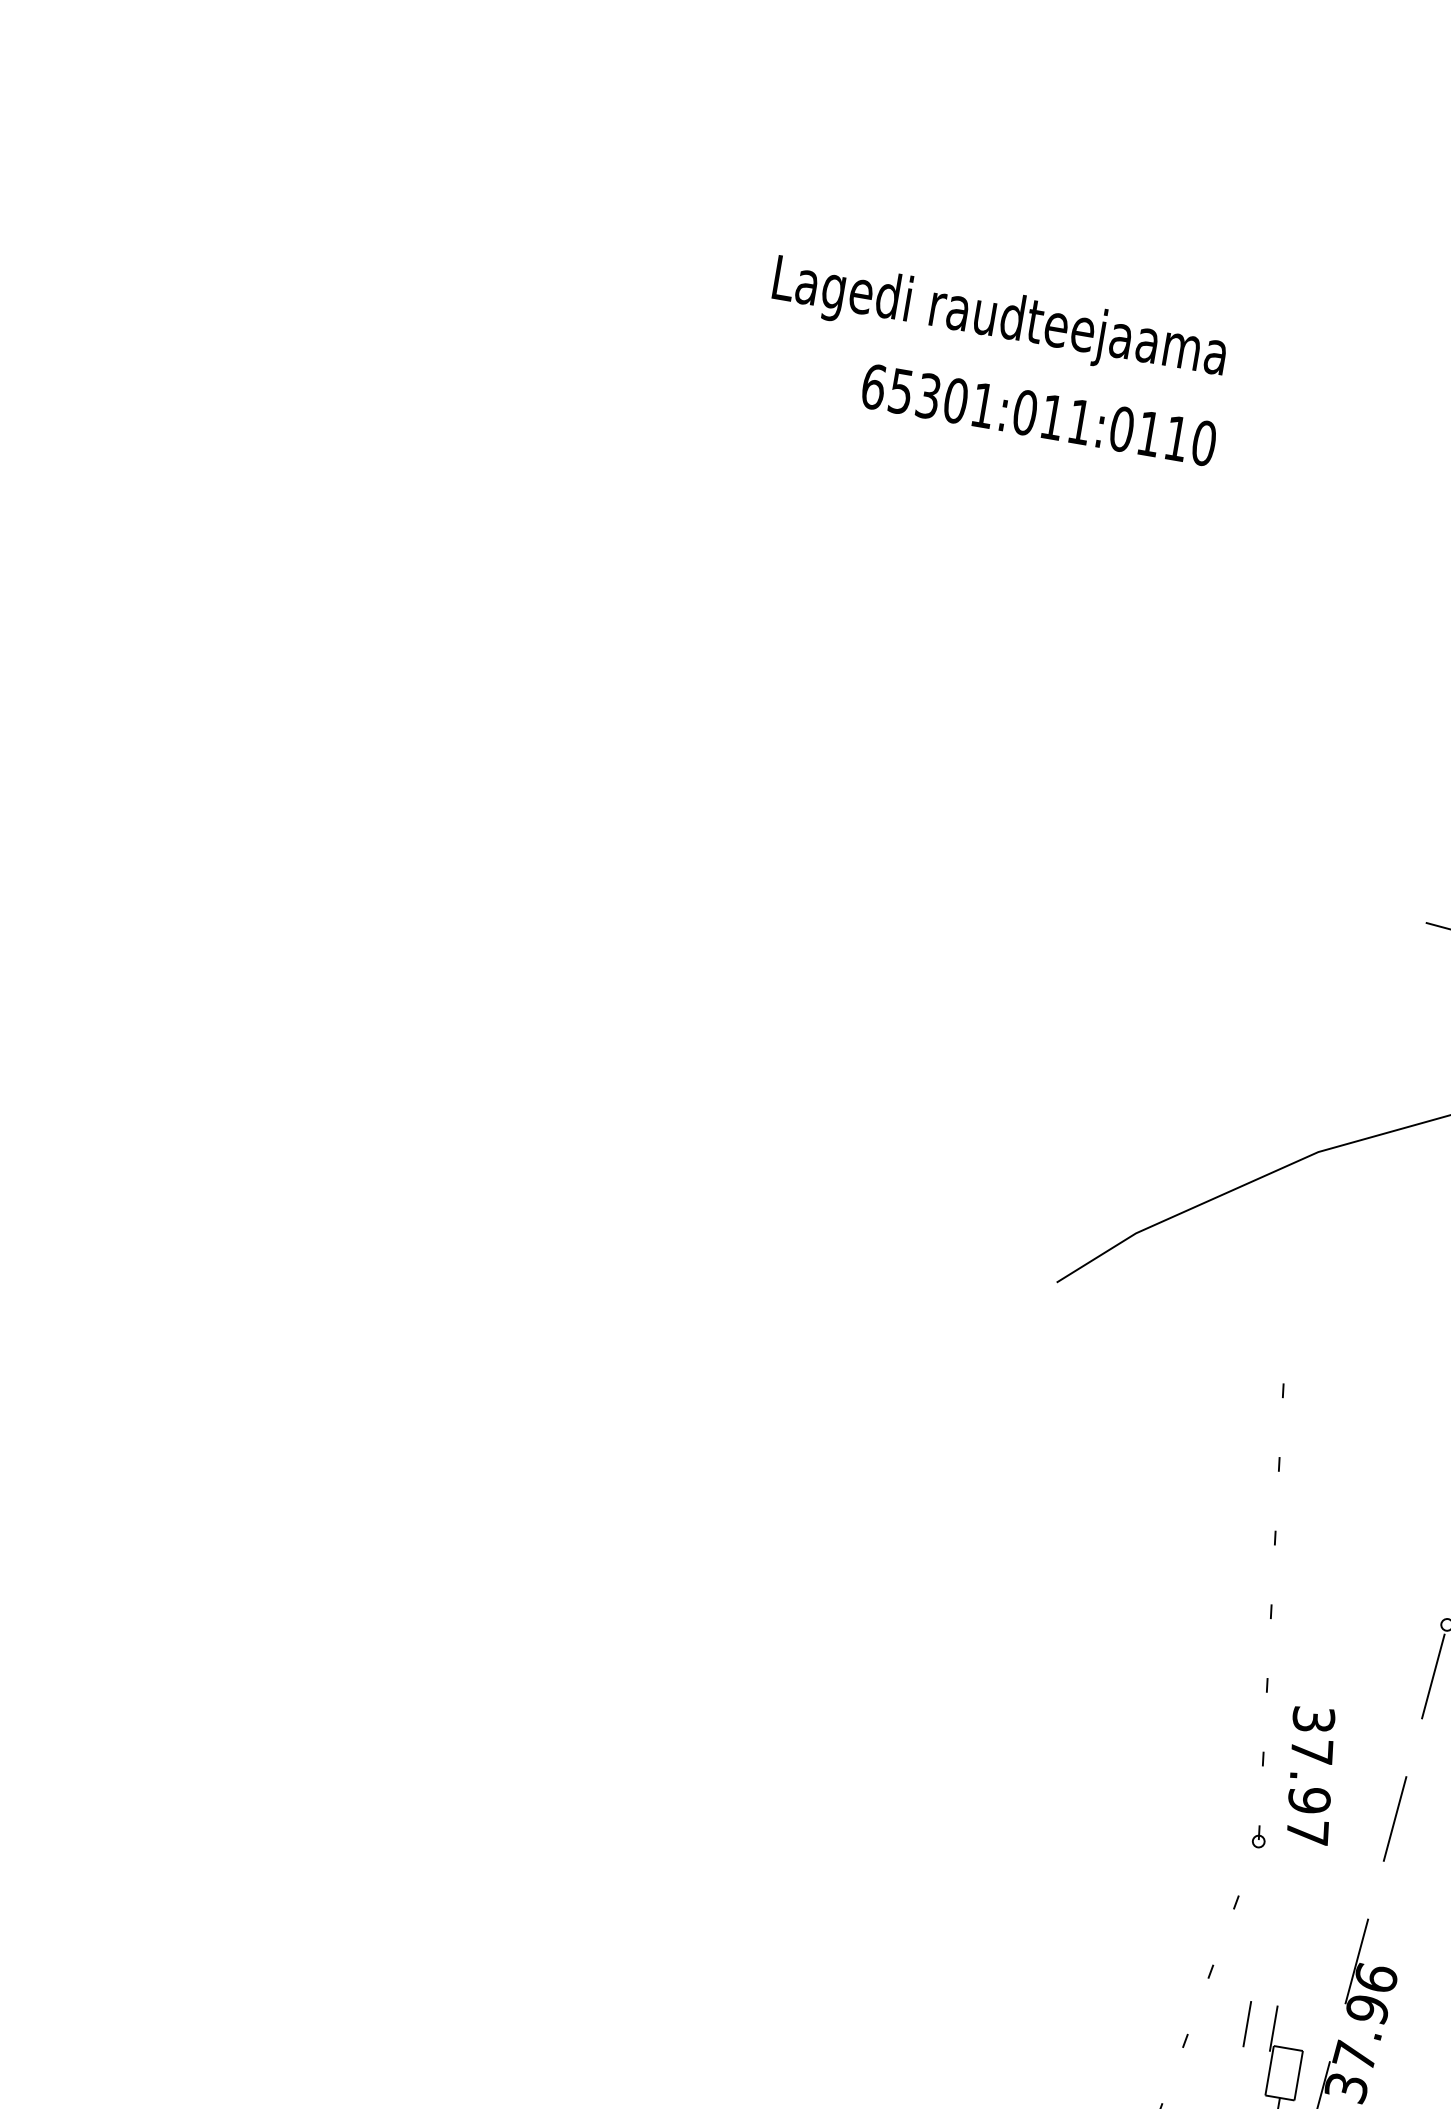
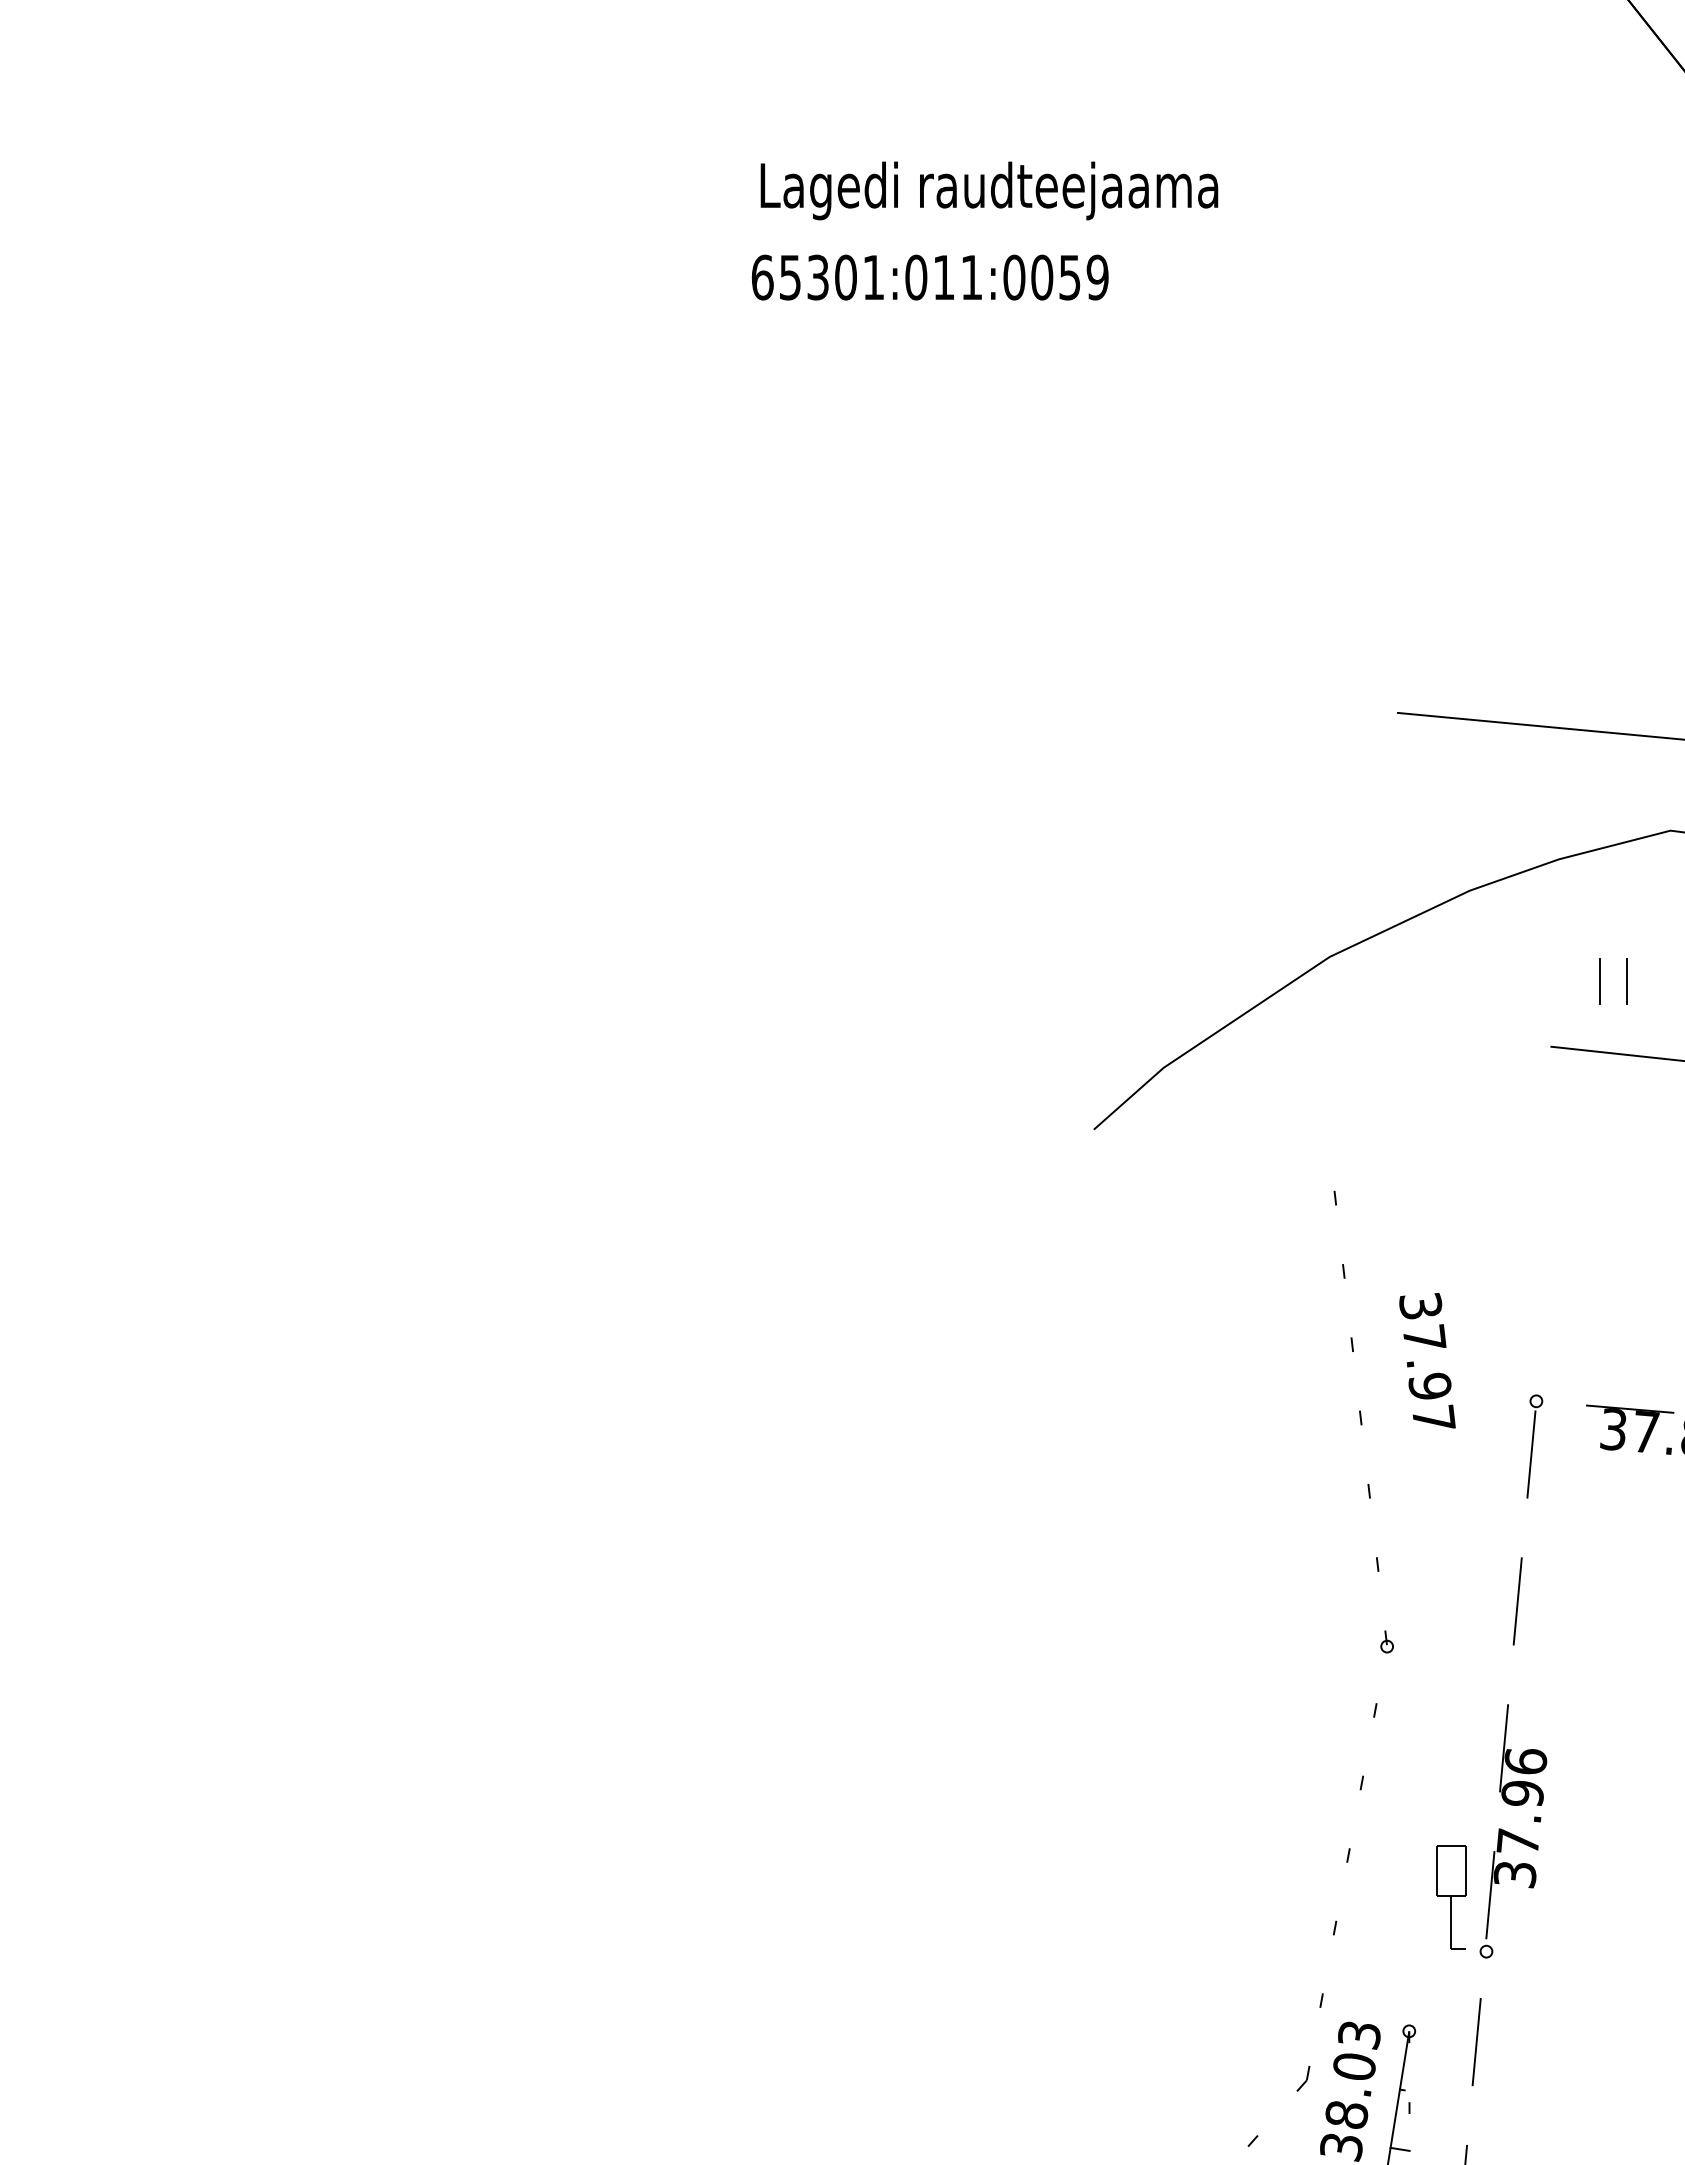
text: (999, 320) -> (989, 190), moved
text: (1176, 438) -> (1069, 277), 65301:011:0110 -> 65301:011:0059
text: (1311, 1774) -> (1427, 1360), moved
line: (1247, 2024) -> (1406, 1828), removed
line: (1273, 2028) -> (1433, 1828), removed

